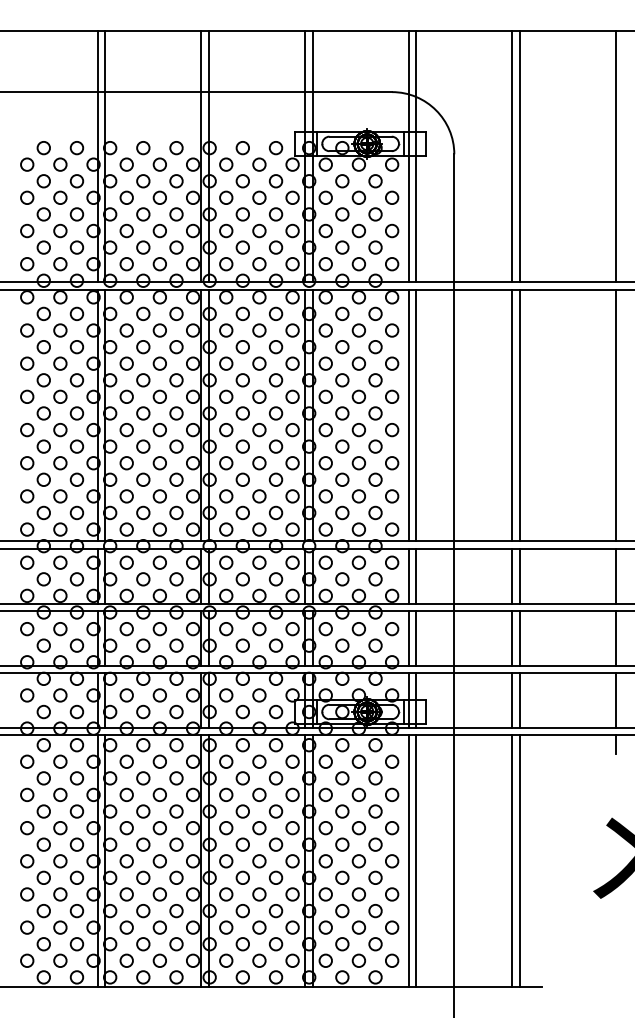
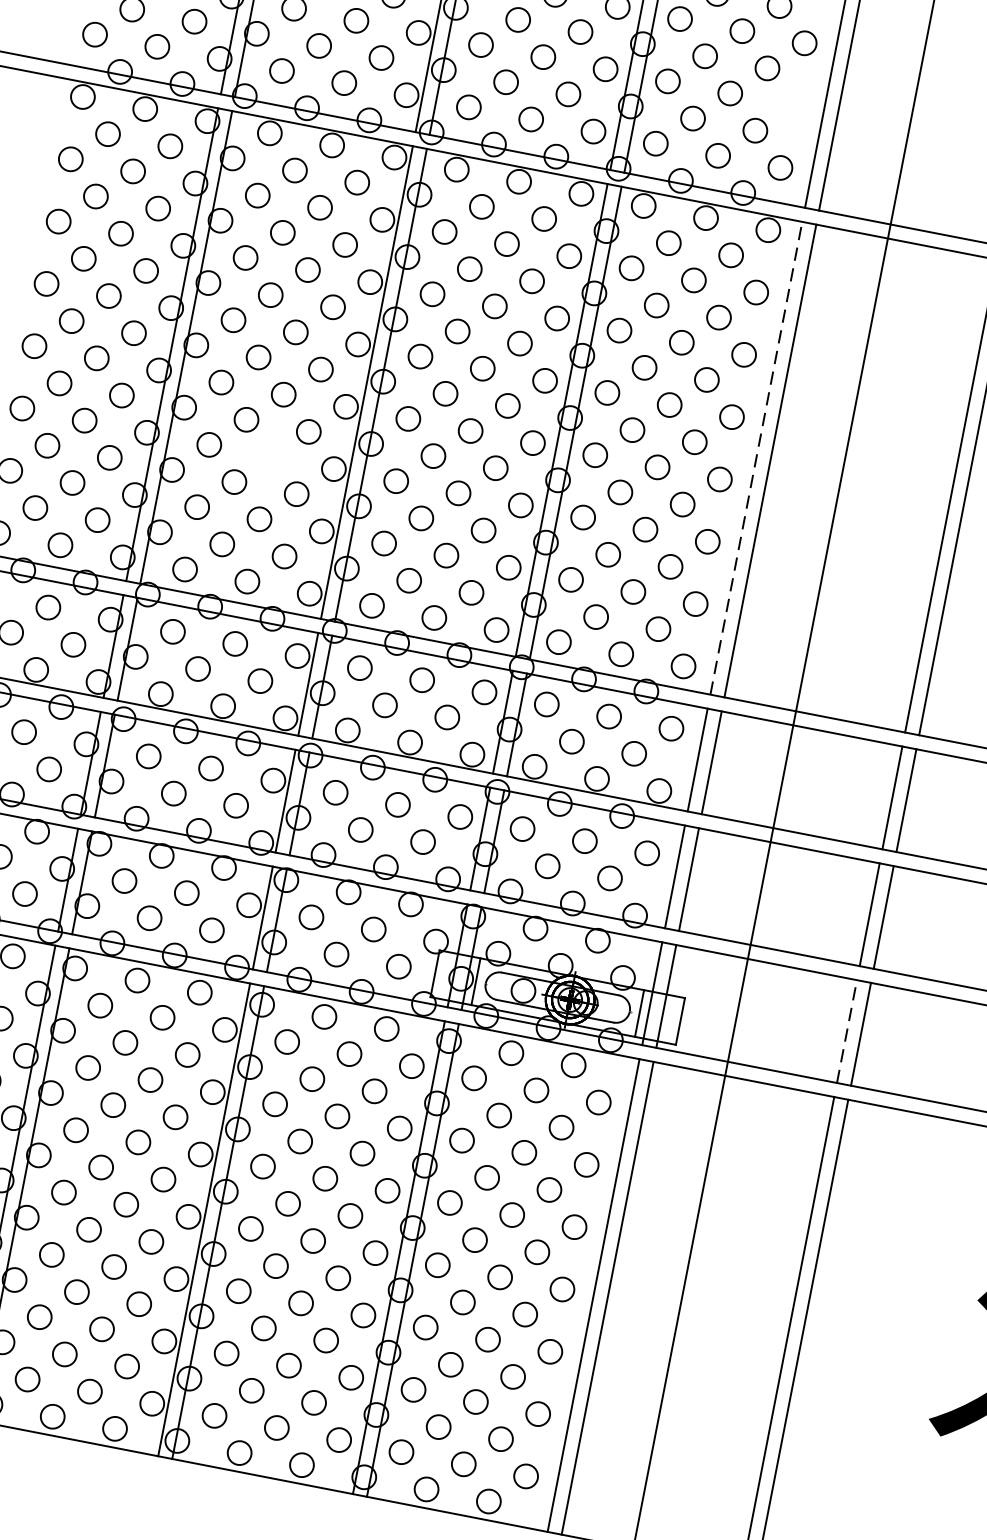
circle: (392, 230) -> (793, 104), removed
line: (408, 415) -> (755, 458), solid -> dashed
circle: (159, 463) -> (270, 457), removed
line: (512, 700) -> (847, 1031), solid -> dashed

